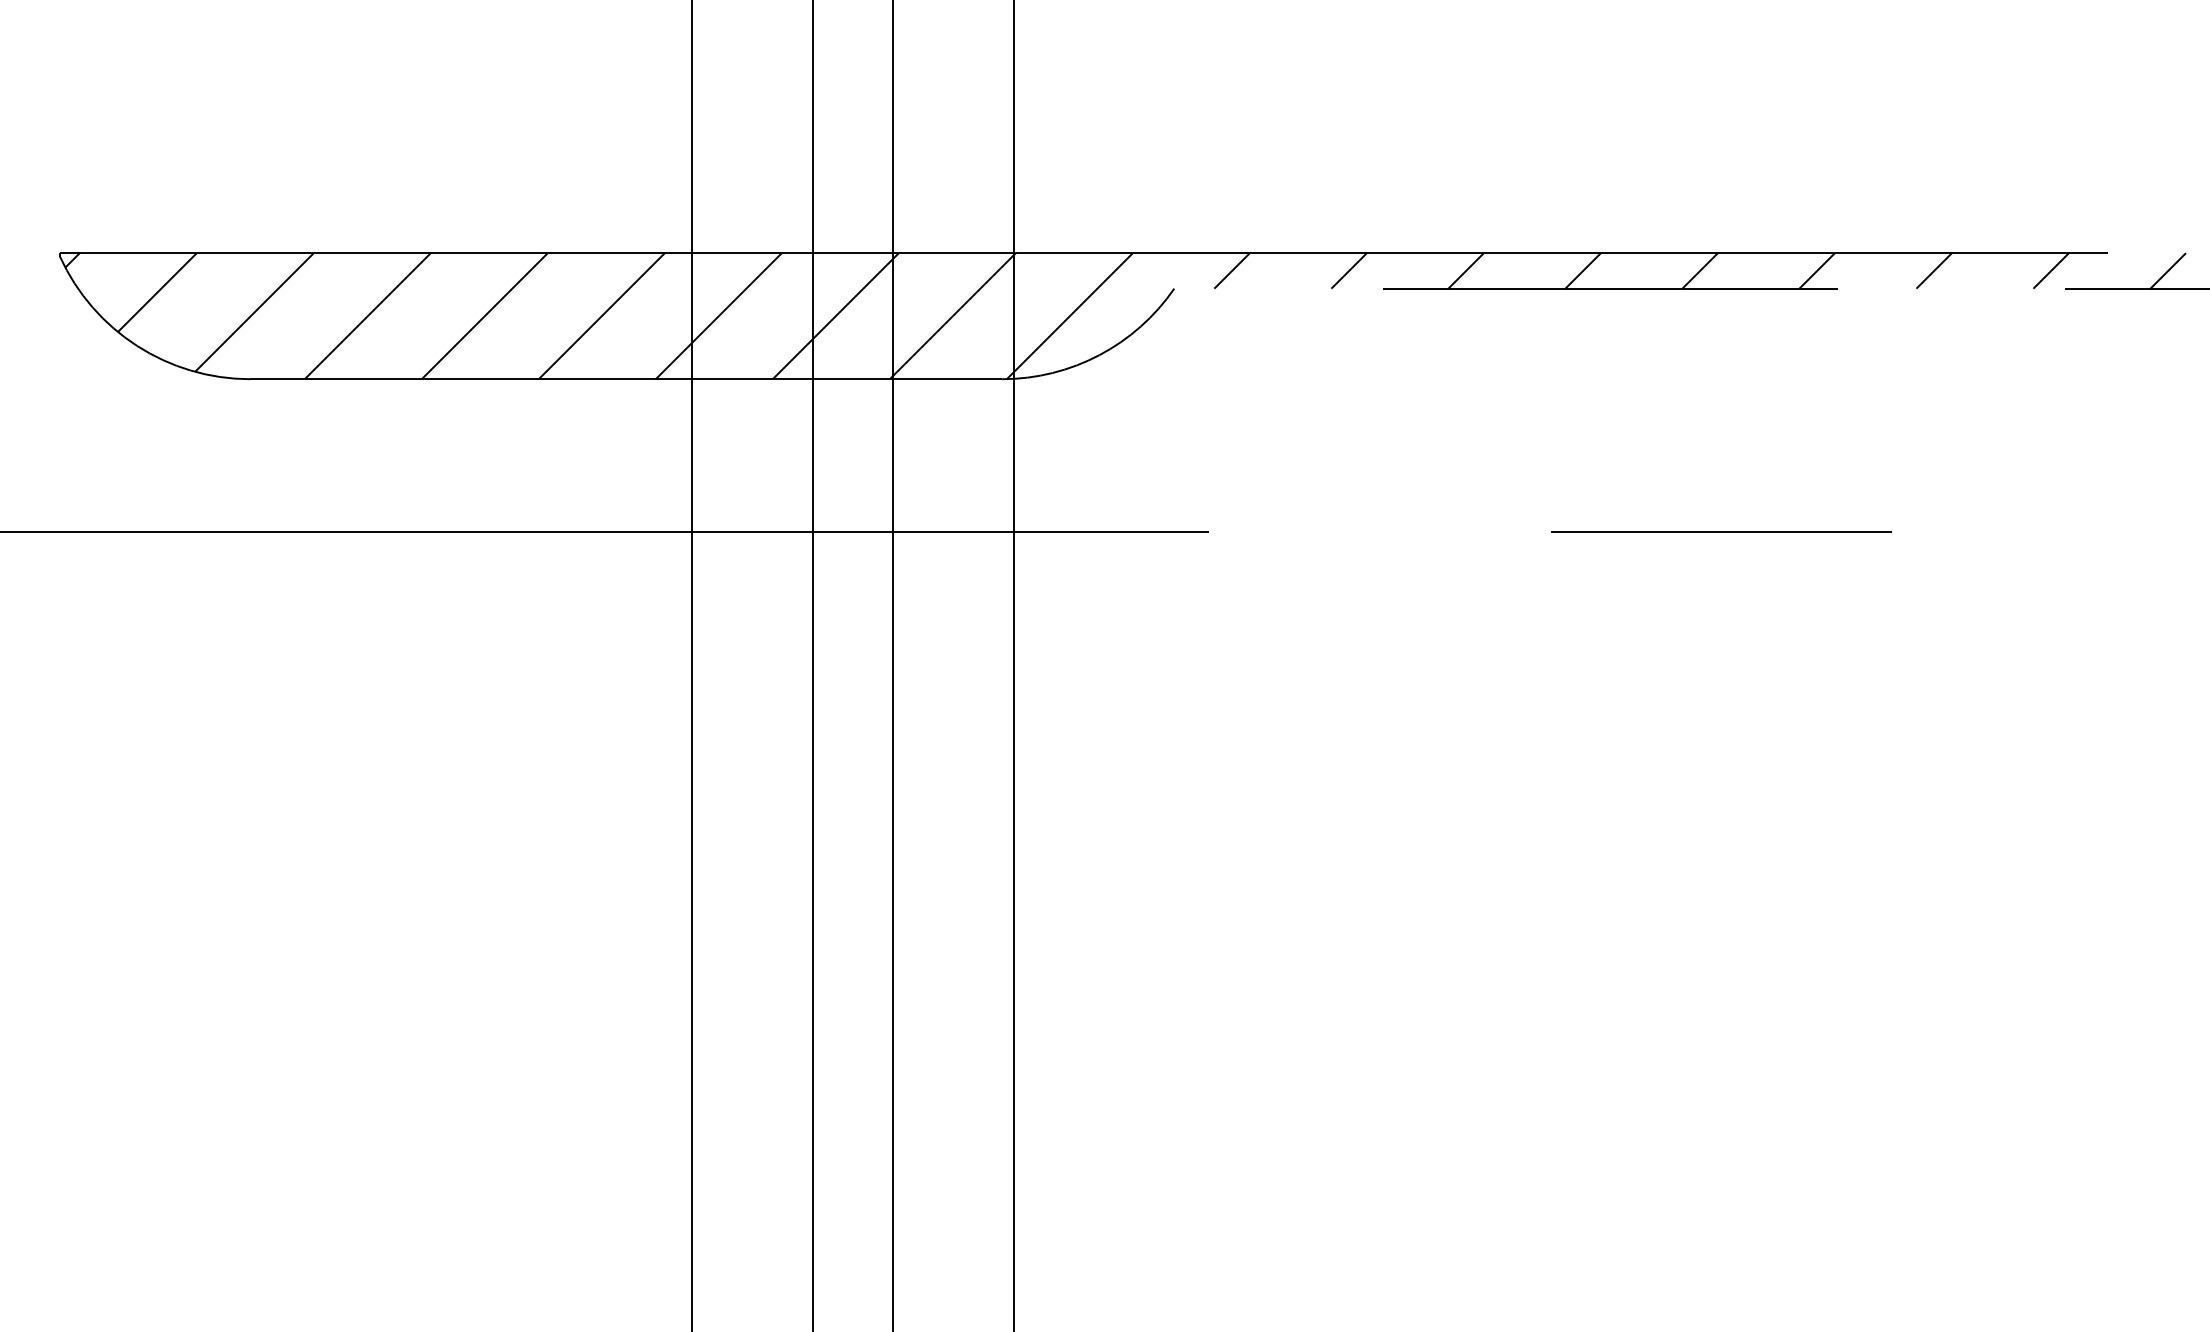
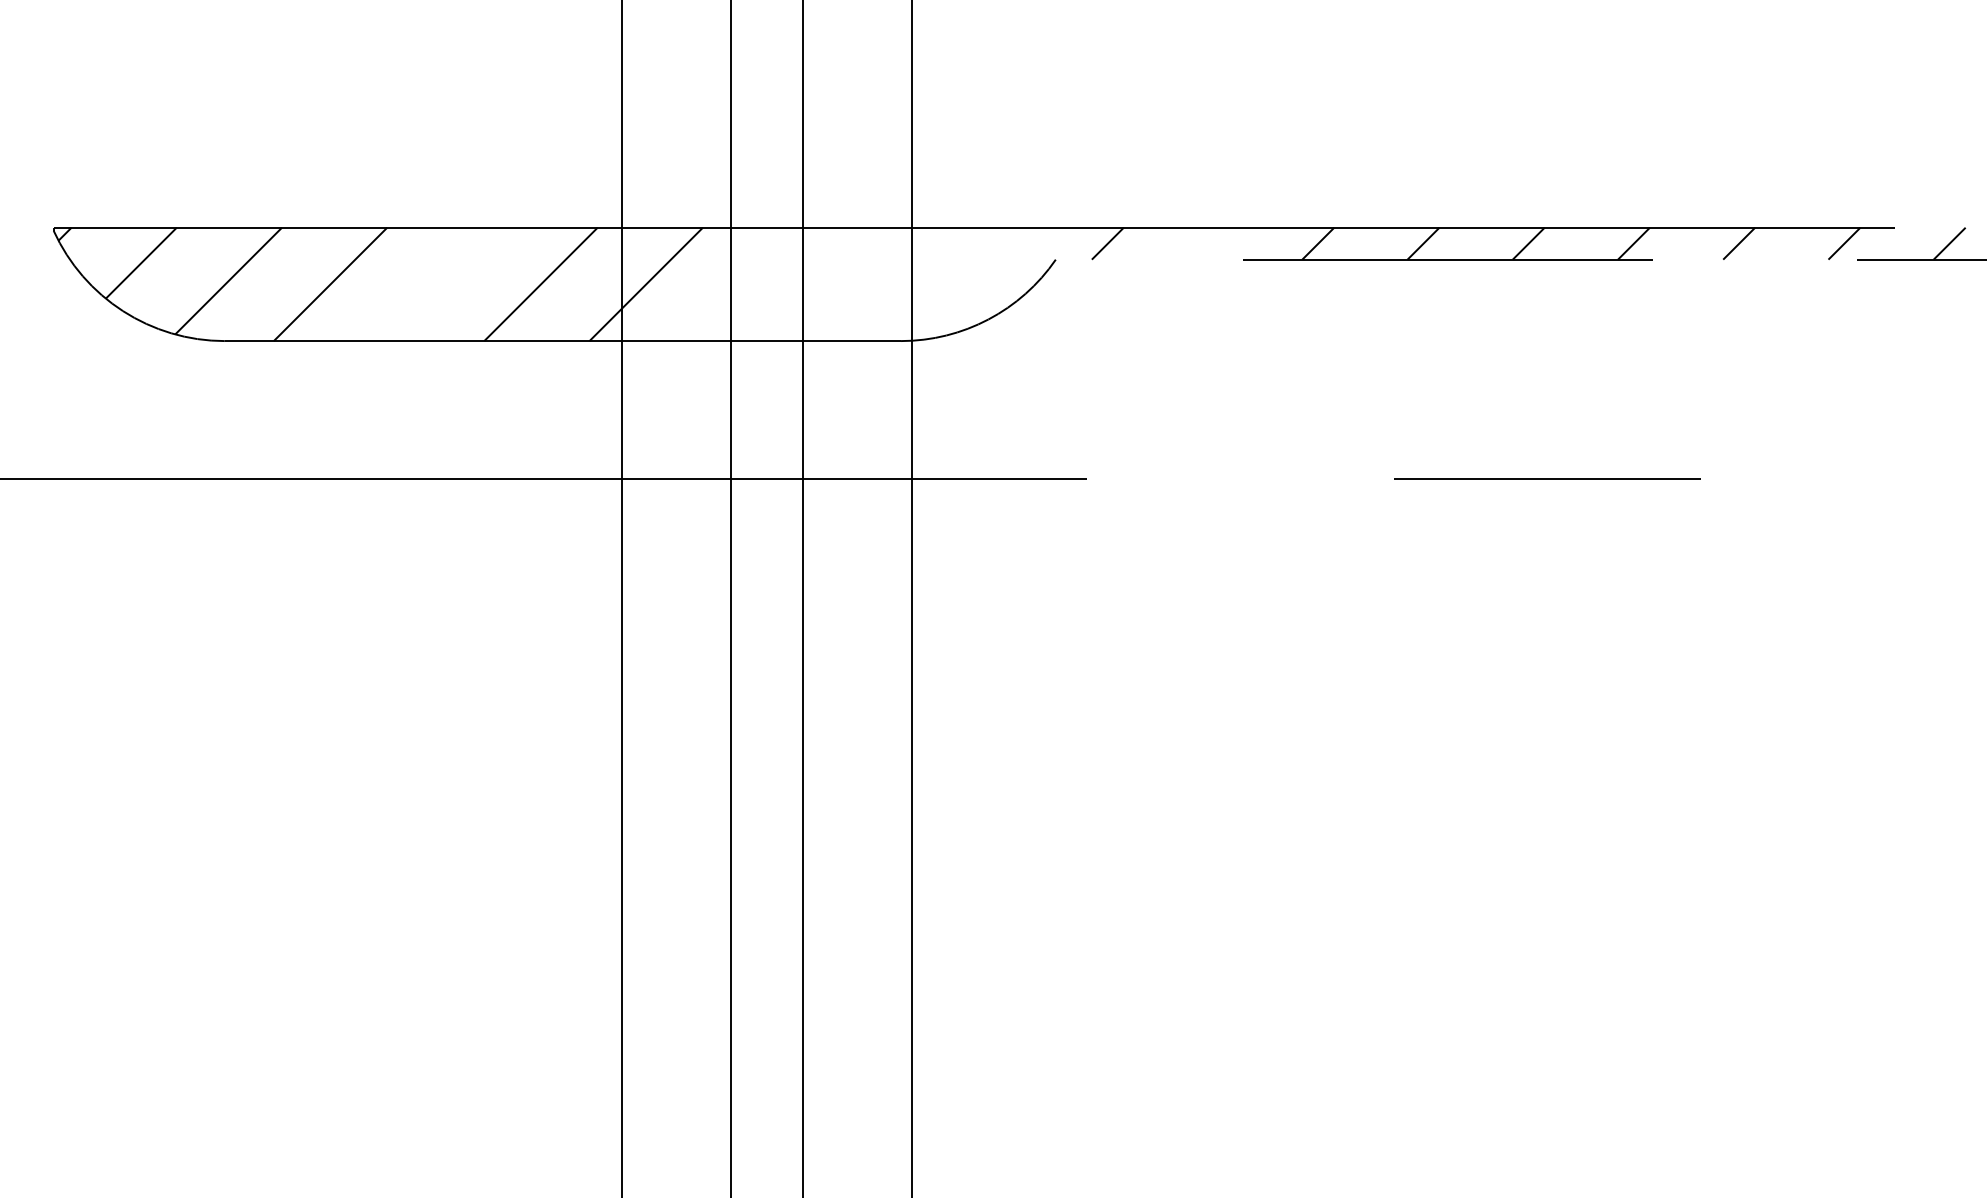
line: (1348, 270) -> (1212, 243), removed
line: (484, 316) -> (435, 284), removed
line: (835, 316) -> (751, 284), removed
line: (952, 316) -> (856, 284), removed
line: (1069, 316) -> (961, 284), removed

